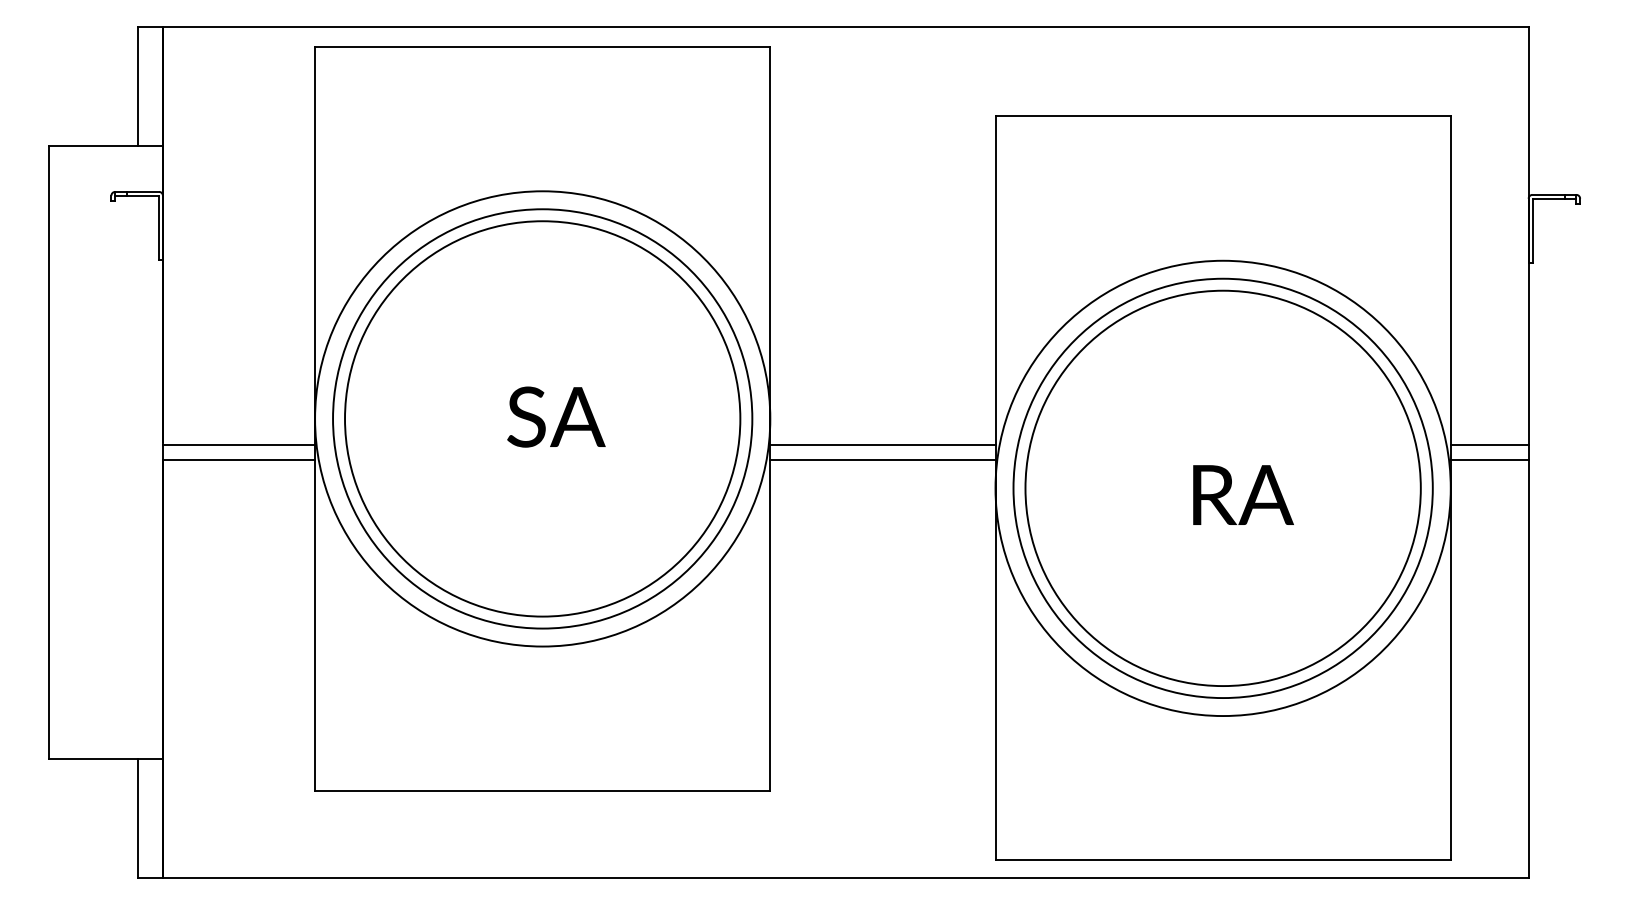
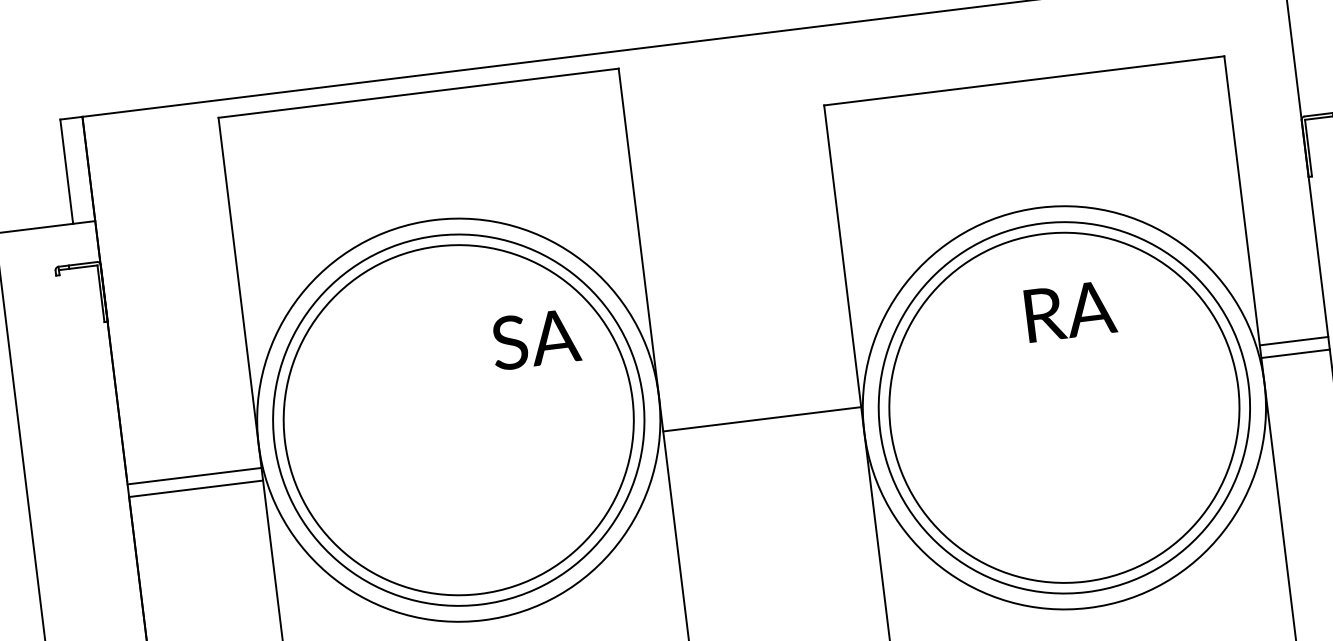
text: (556, 416) -> (536, 338), moved
line: (882, 445) -> (760, 406), removed
text: (1243, 494) -> (1070, 310), moved

